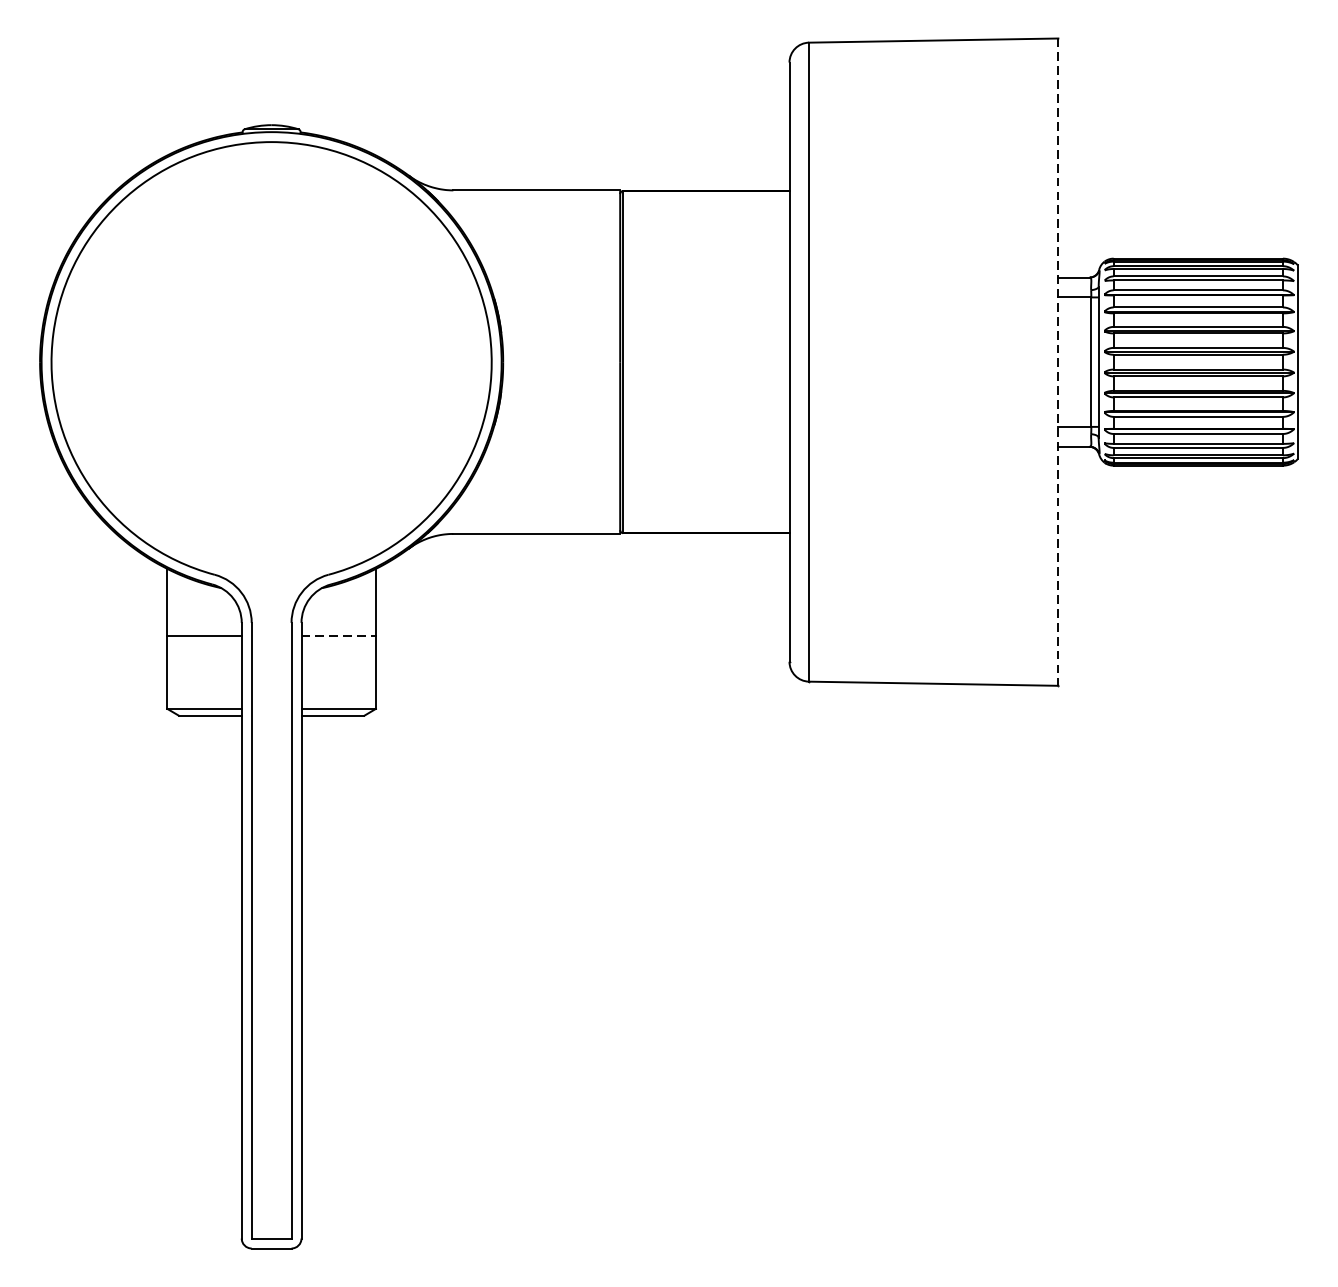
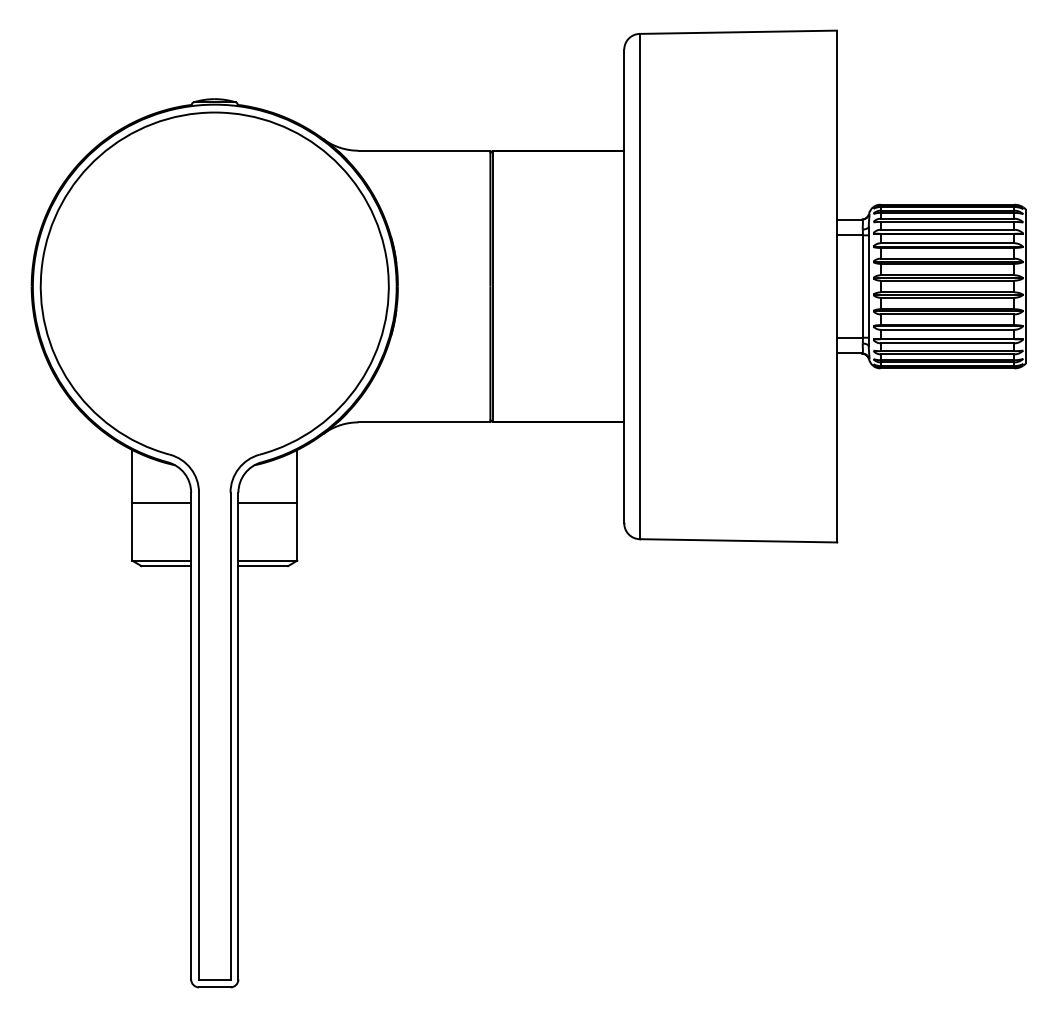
line: (1057, 362) -> (836, 286), dashed -> solid
line: (338, 636) -> (267, 503), dashed -> solid

